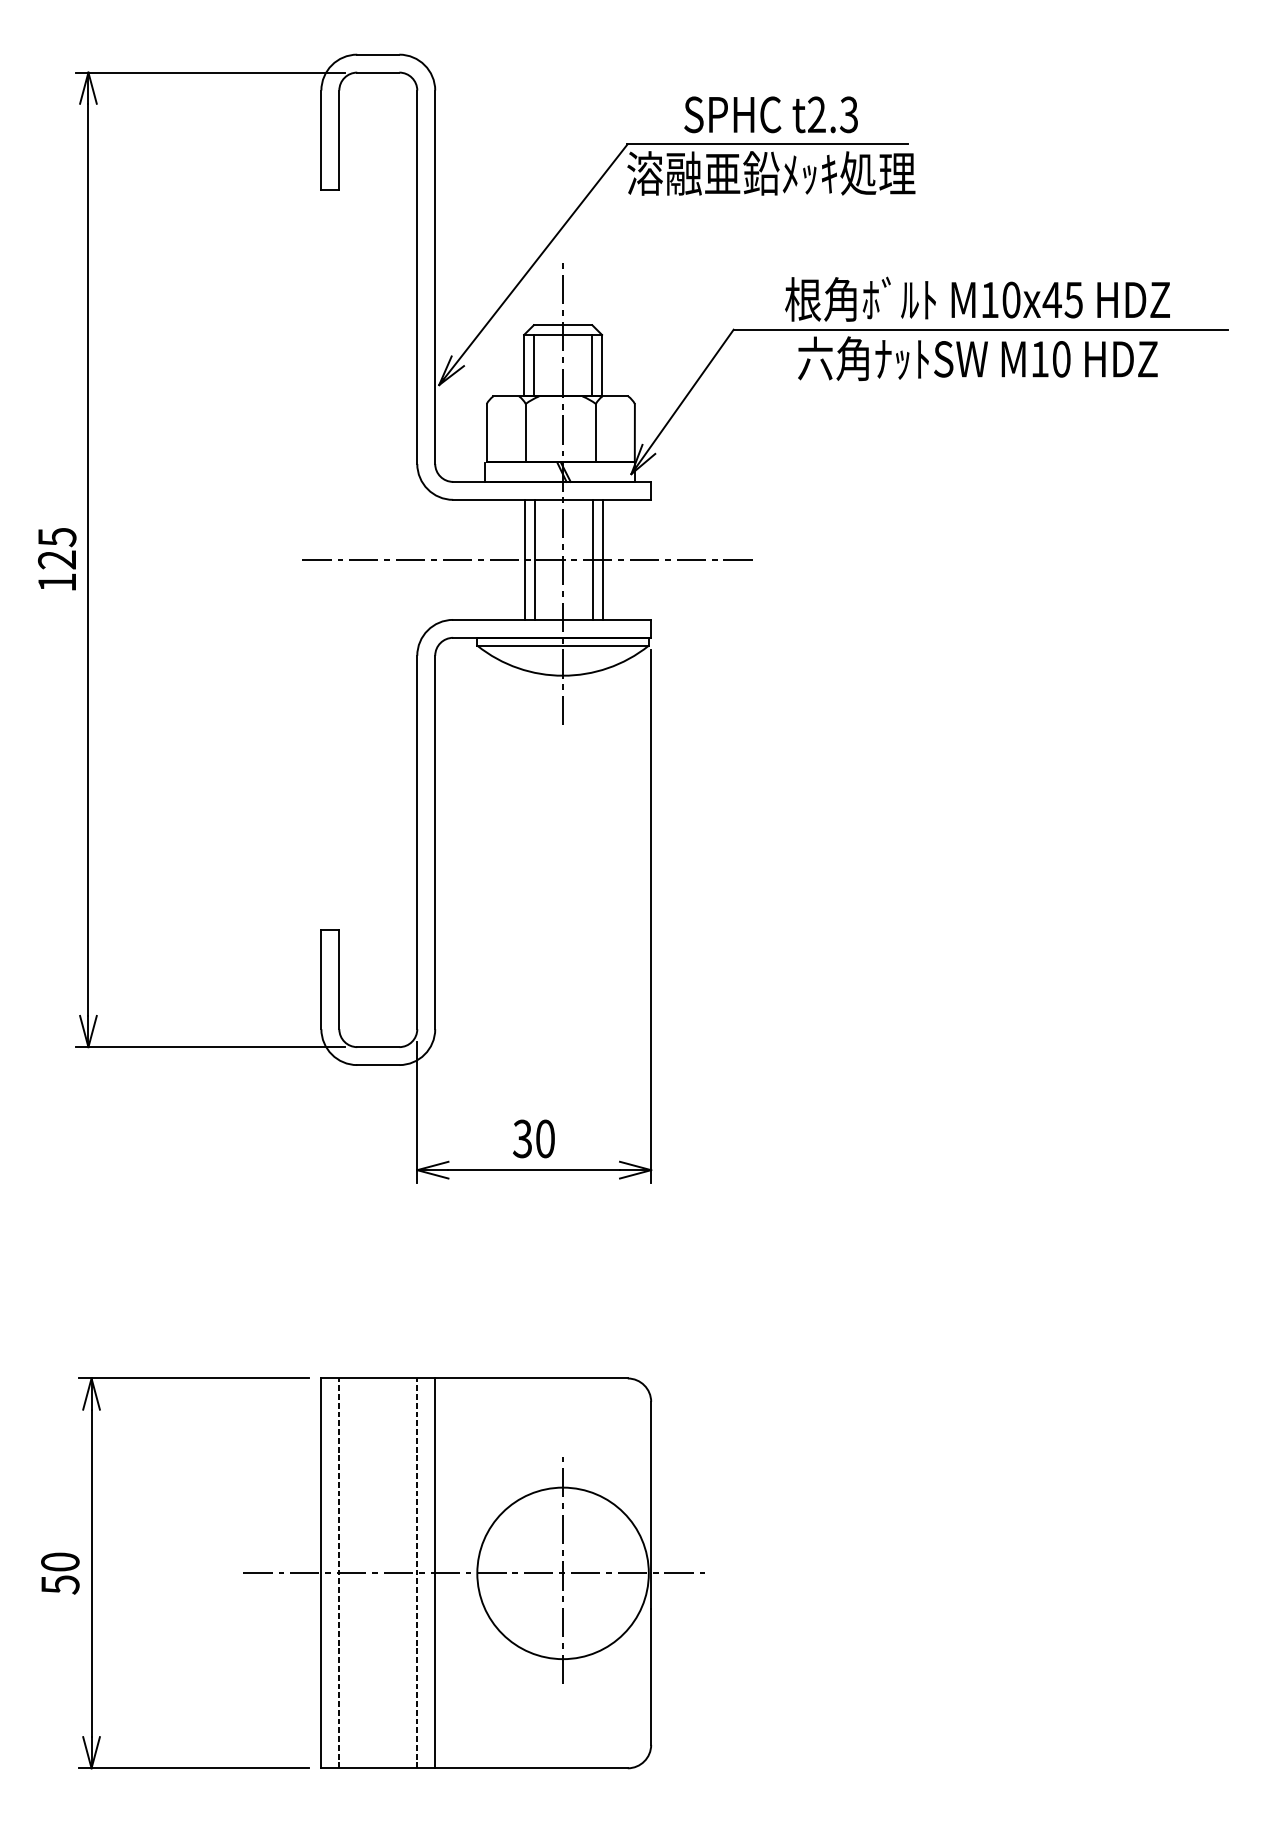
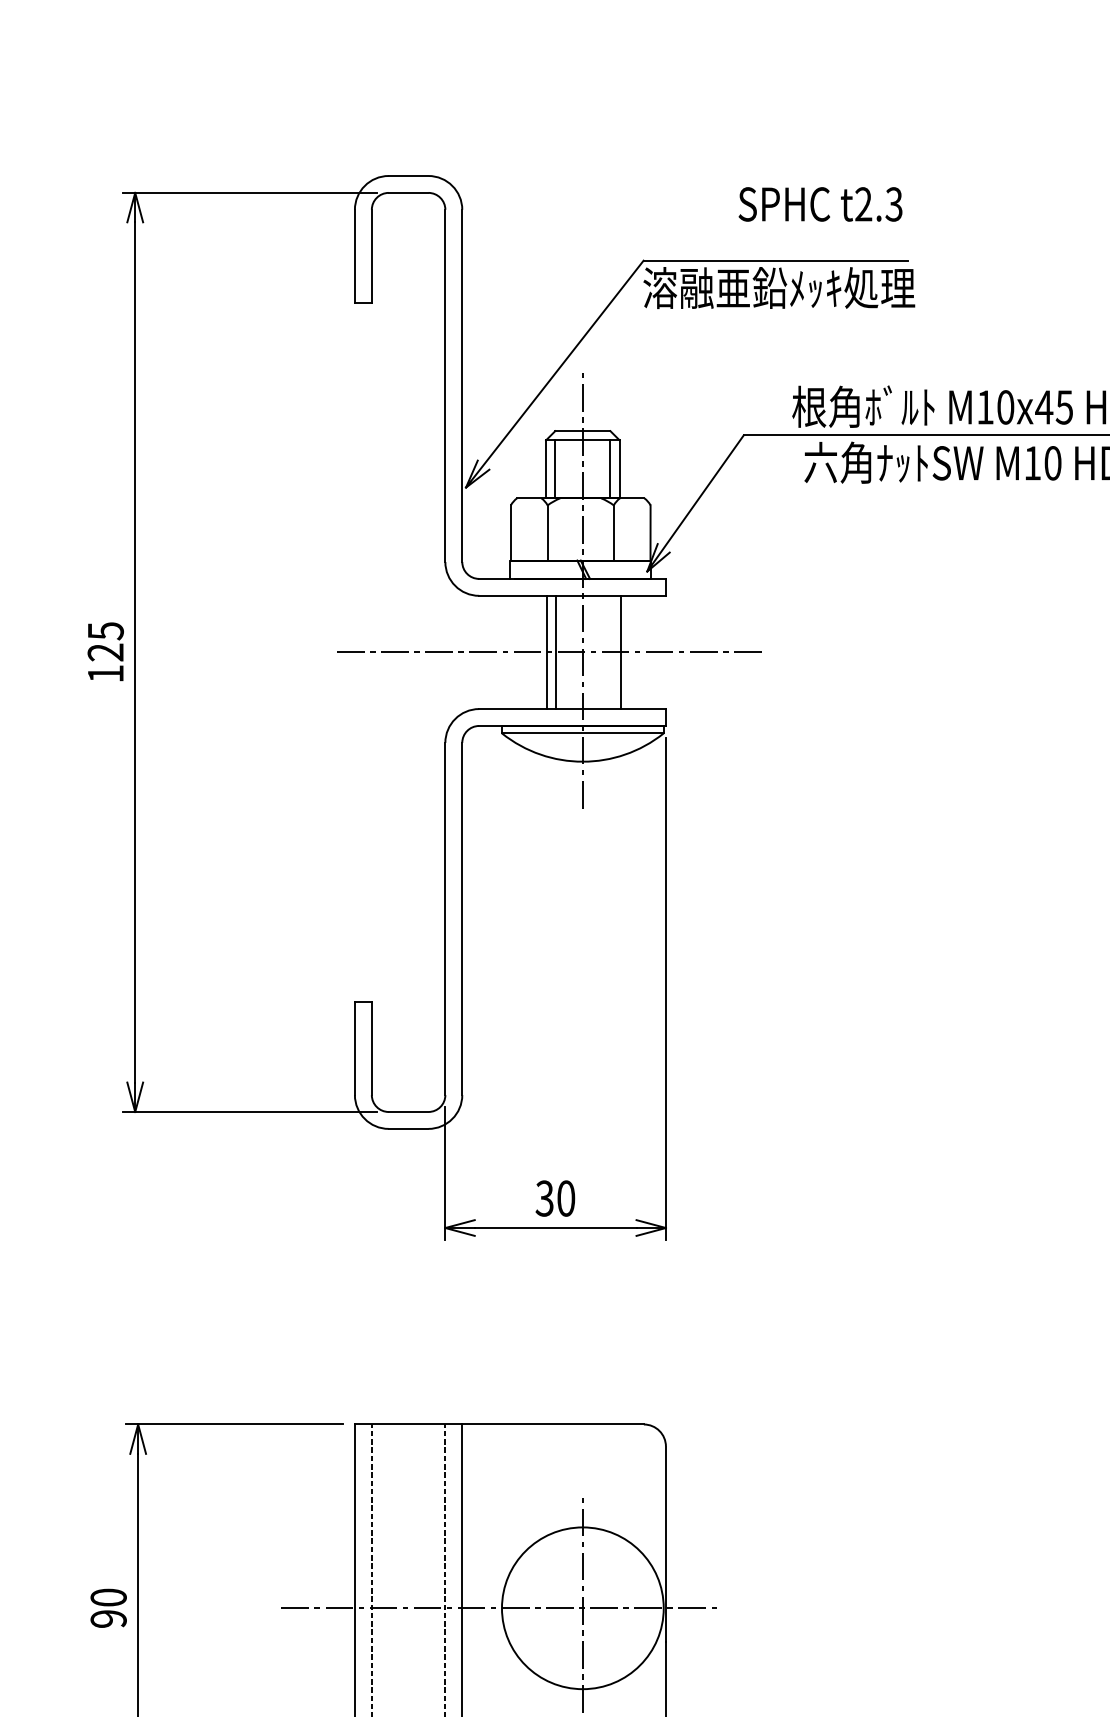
text: (770, 114) -> (819, 204), moved
line: (593, 559) -> (611, 652), removed
text: (60, 1584) -> (108, 1618), 50 -> 90

